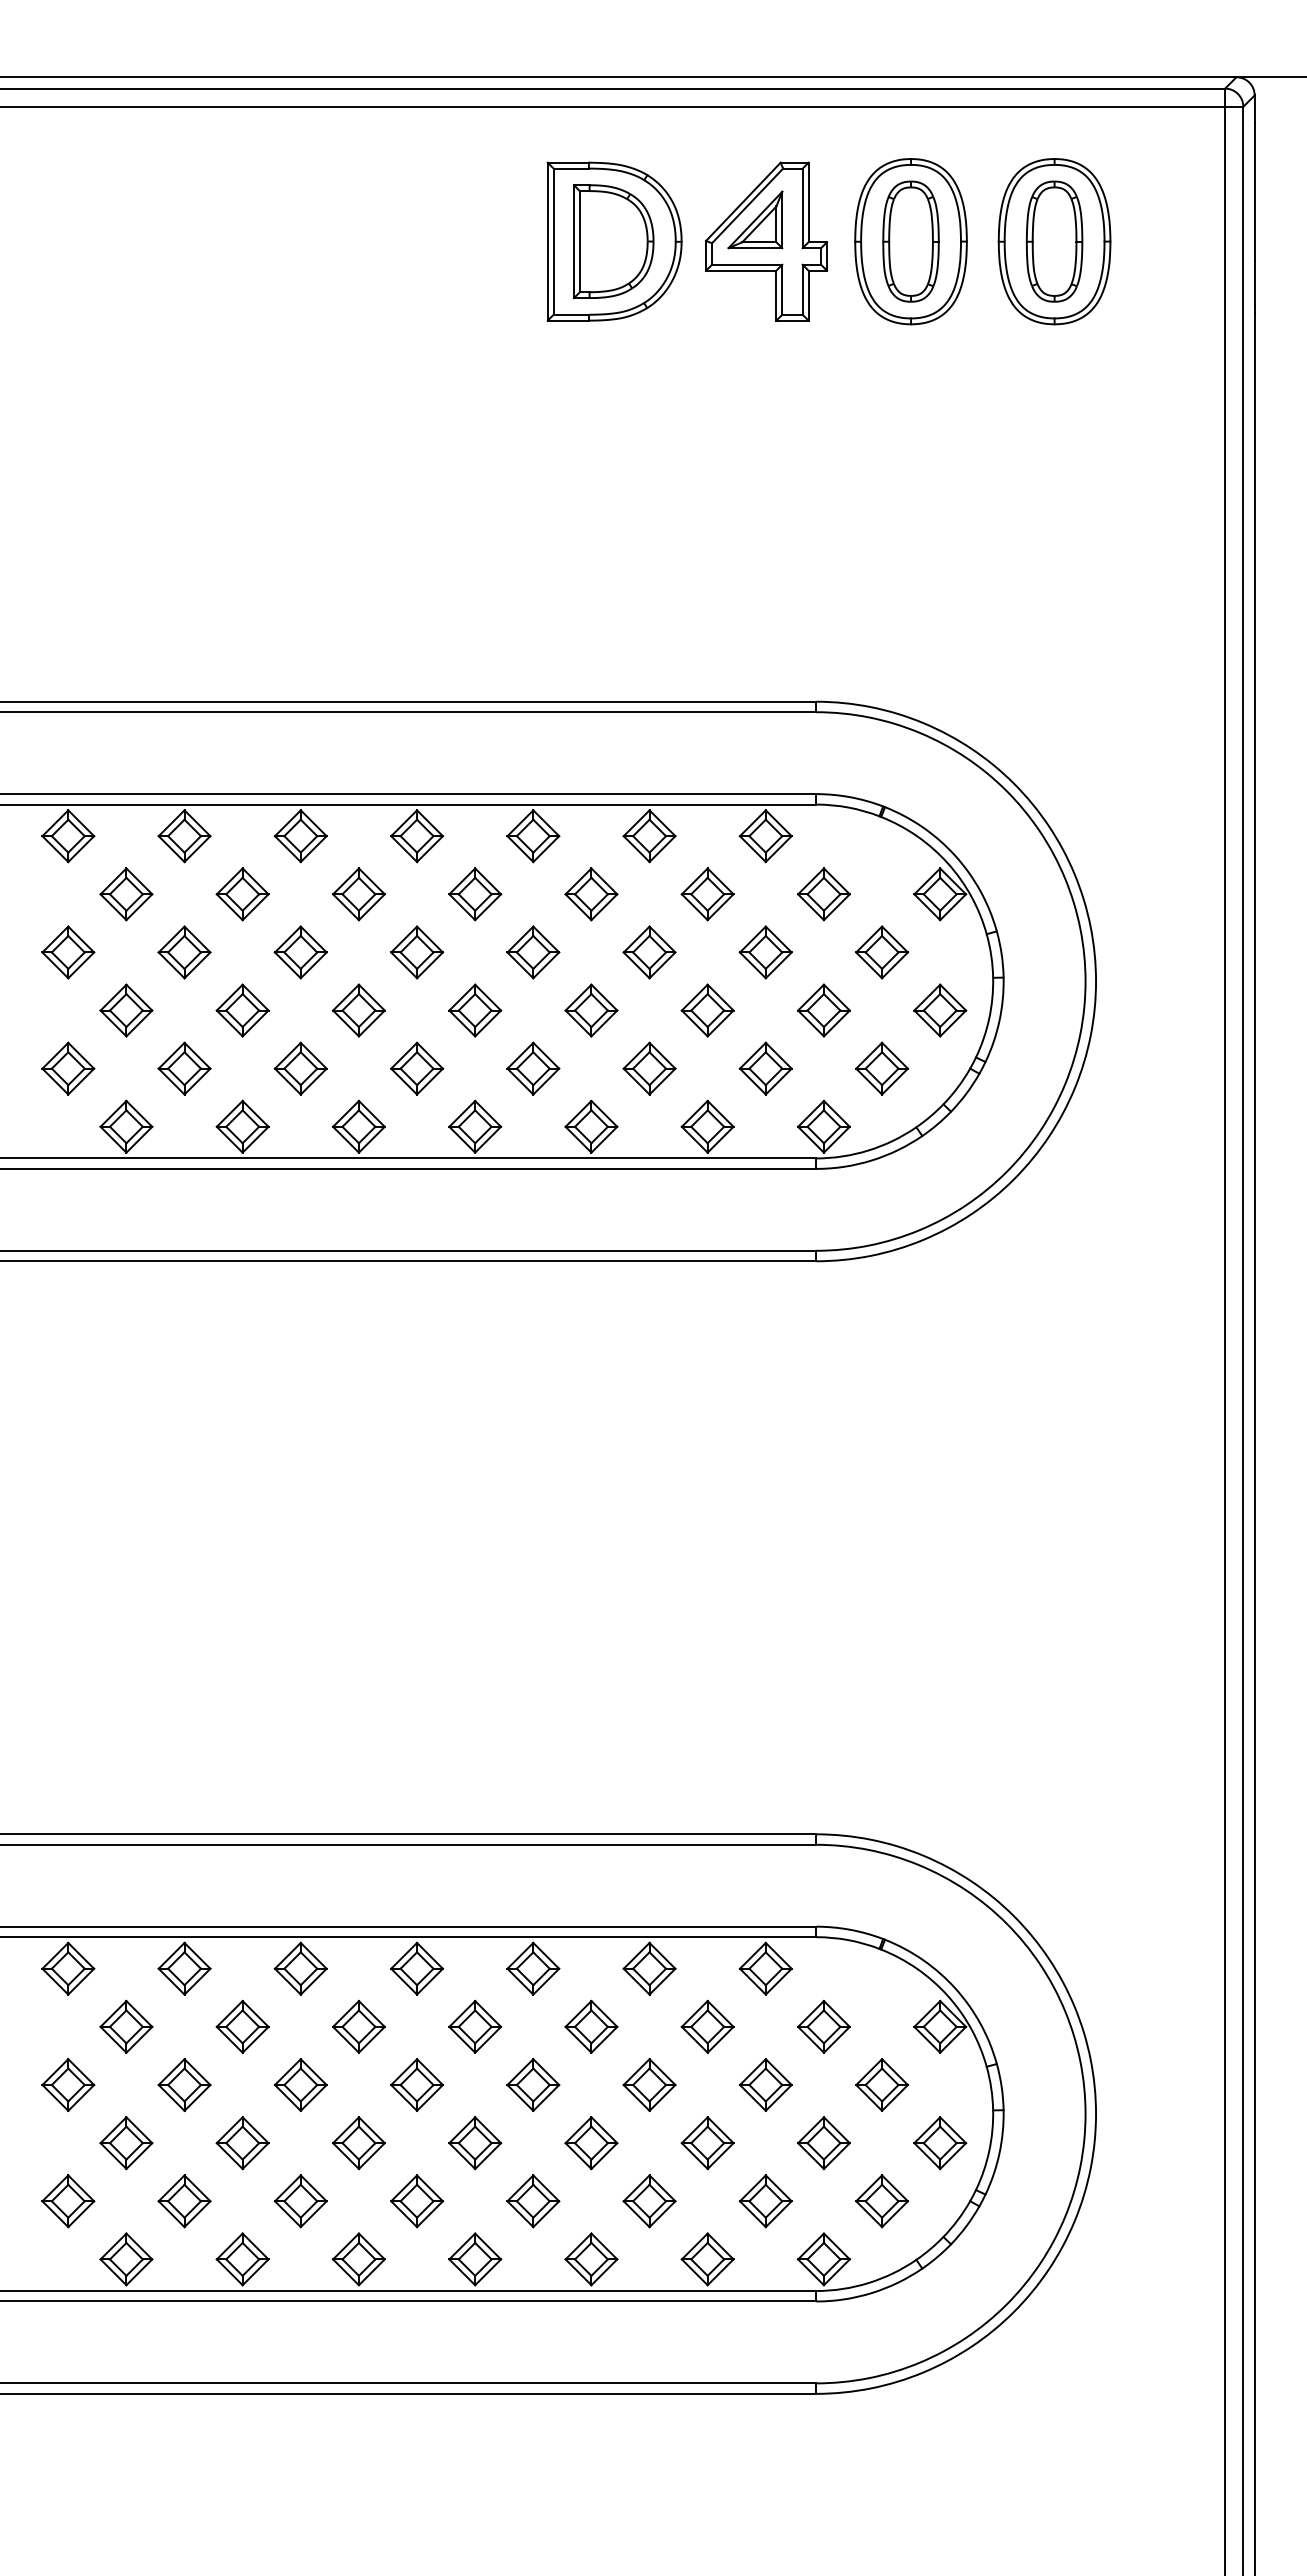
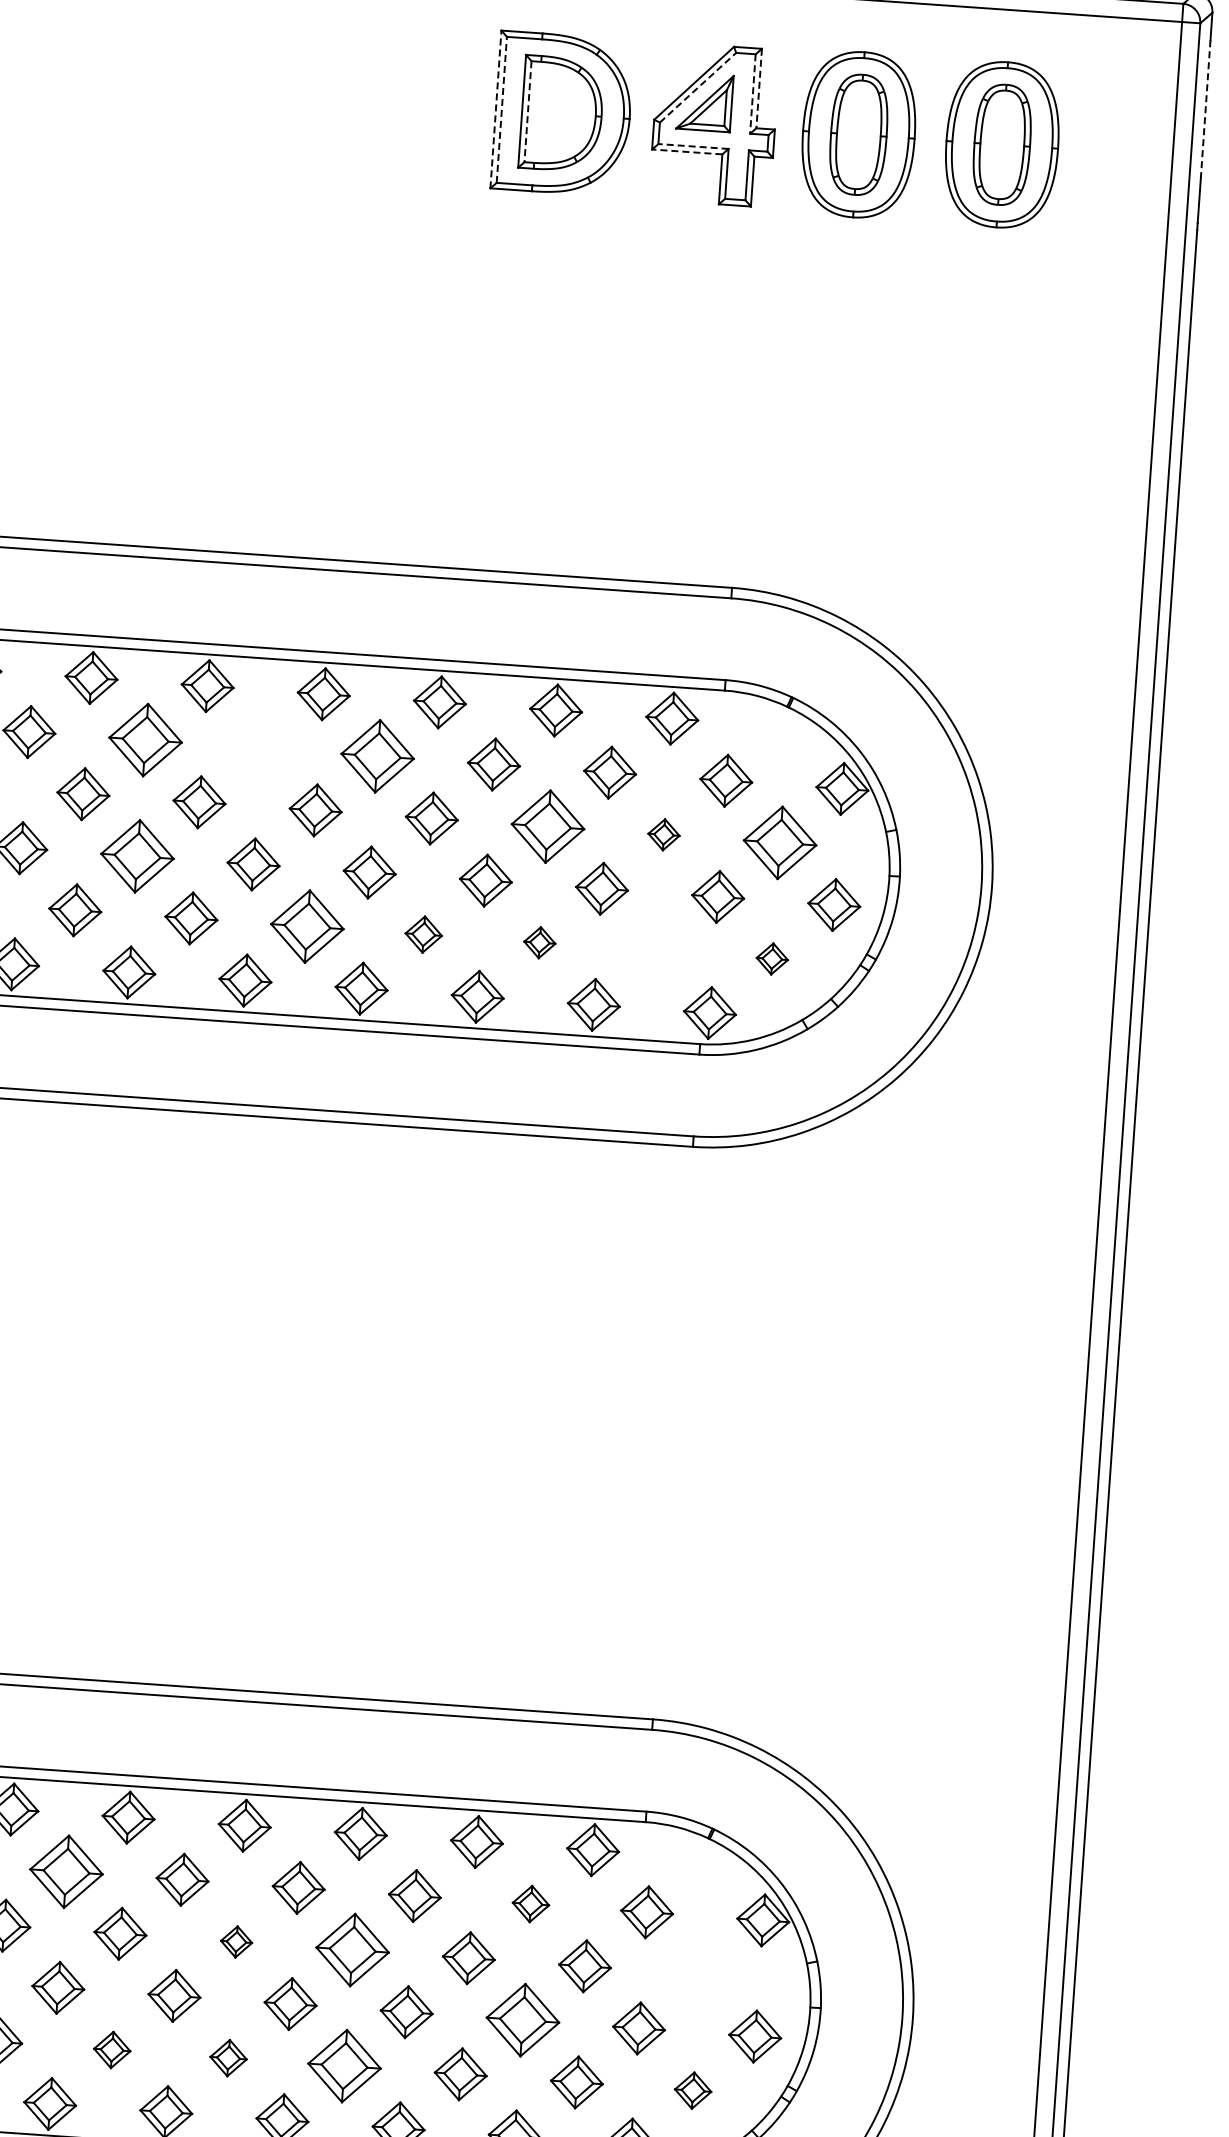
line: (1254, 191) -> (1205, 108), solid -> dashed
line: (808, 202) -> (759, 88), solid -> dashed
line: (747, 205) -> (698, 87), solid -> dashed
line: (802, 208) -> (752, 94), solid -> dashed
line: (547, 241) -> (495, 109), solid -> dashed
line: (553, 241) -> (501, 109), solid -> dashed
line: (579, 241) -> (527, 111), solid -> dashed
line: (746, 264) -> (692, 146), solid -> dashed
line: (740, 270) -> (686, 151), solid -> dashed
part: (242, 894) -> (145, 740), size x1.4
part: (358, 894) -> (261, 748), removed
part: (475, 894) -> (378, 756), size x1.4
part: (649, 952) -> (547, 826), size x1.4
part: (765, 952) -> (663, 834), size x0.6
part: (882, 952) -> (780, 843), size x1.4
part: (242, 1010) -> (137, 856), size x1.4
part: (417, 1068) -> (308, 926), size x1.4
part: (533, 1068) -> (423, 934), size x0.7
part: (649, 1068) -> (539, 942), size x0.6
part: (765, 1068) -> (655, 950), removed
part: (882, 1068) -> (772, 958), size x0.6
part: (242, 2026) -> (66, 1871), size x1.4
part: (707, 2026) -> (530, 1903), size x0.7
part: (416, 2084) -> (236, 1941), size x0.6
part: (533, 2084) -> (352, 1949), size x1.4
part: (881, 2084) -> (700, 1973), removed
part: (707, 2143) -> (522, 2020), size x1.4
part: (300, 2201) -> (111, 2050), size x0.7
part: (417, 2201) -> (228, 2058), size x0.7
part: (533, 2201) -> (344, 2066), size x1.4
part: (882, 2201) -> (693, 2090), size x0.7

